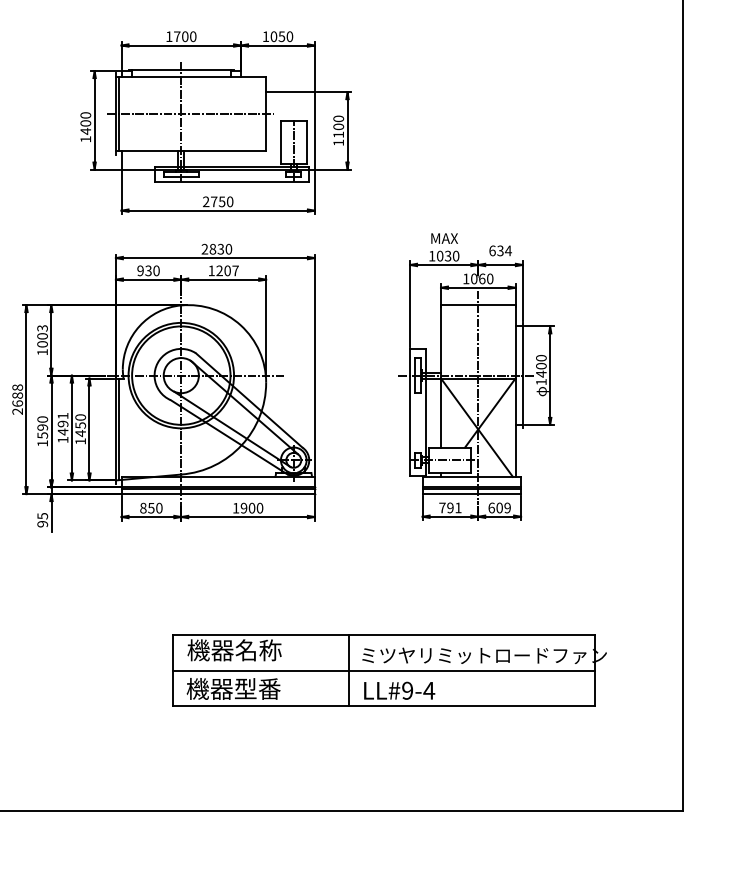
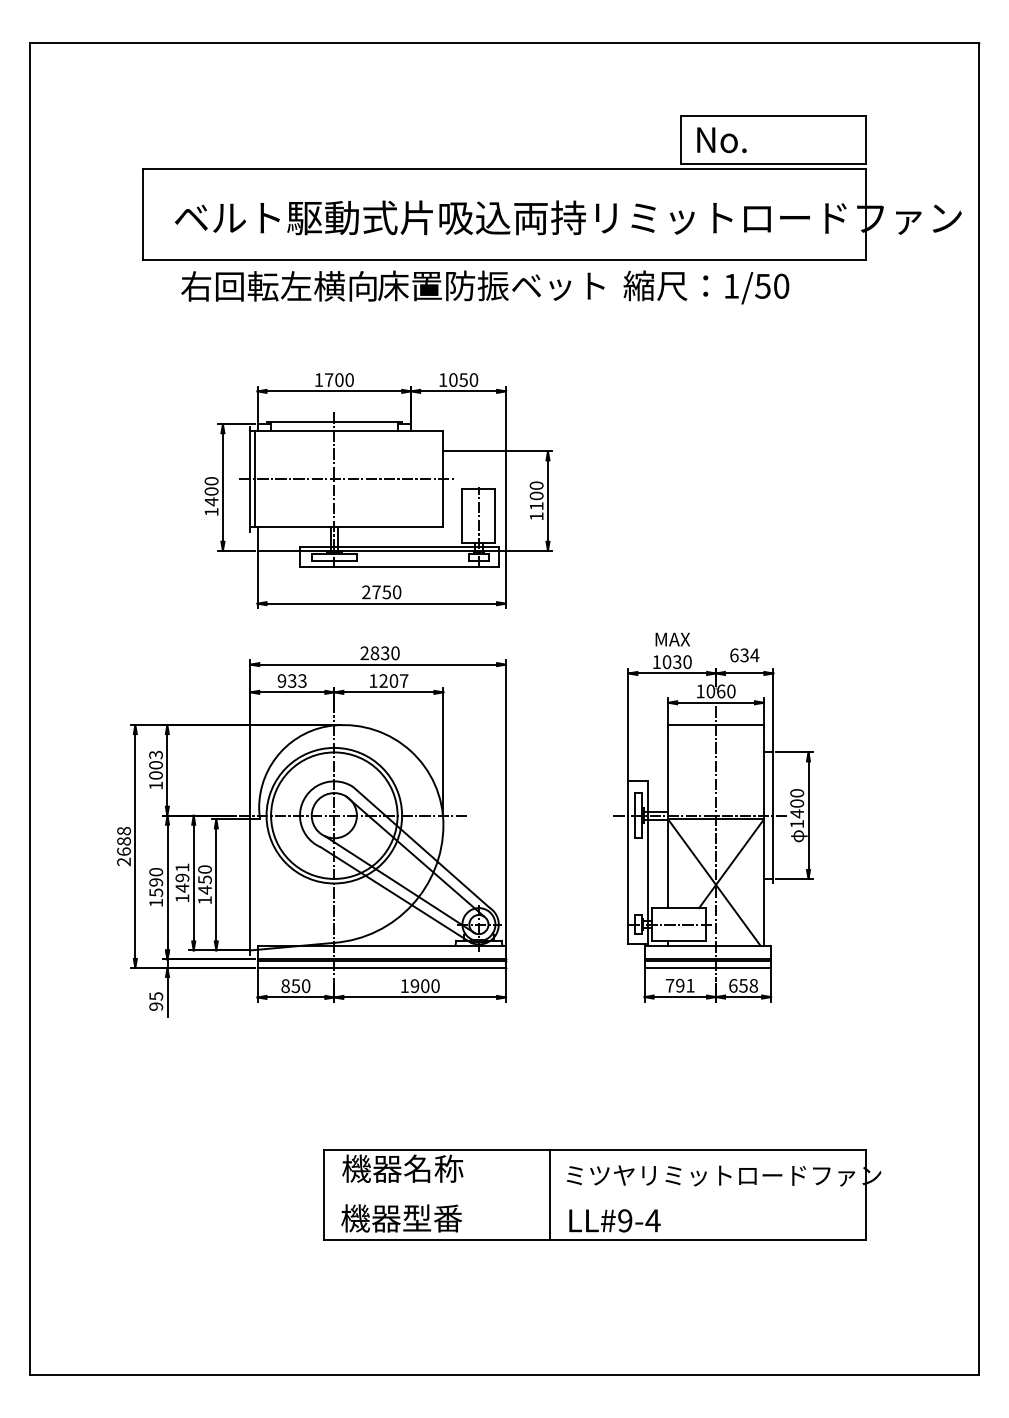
text: (156, 270) -> (302, 680), 930 -> 933
line: (119, 429) -> (254, 884), removed
text: (503, 507) -> (748, 985), 609 -> 658
line: (383, 670) -> (594, 1194), removed

